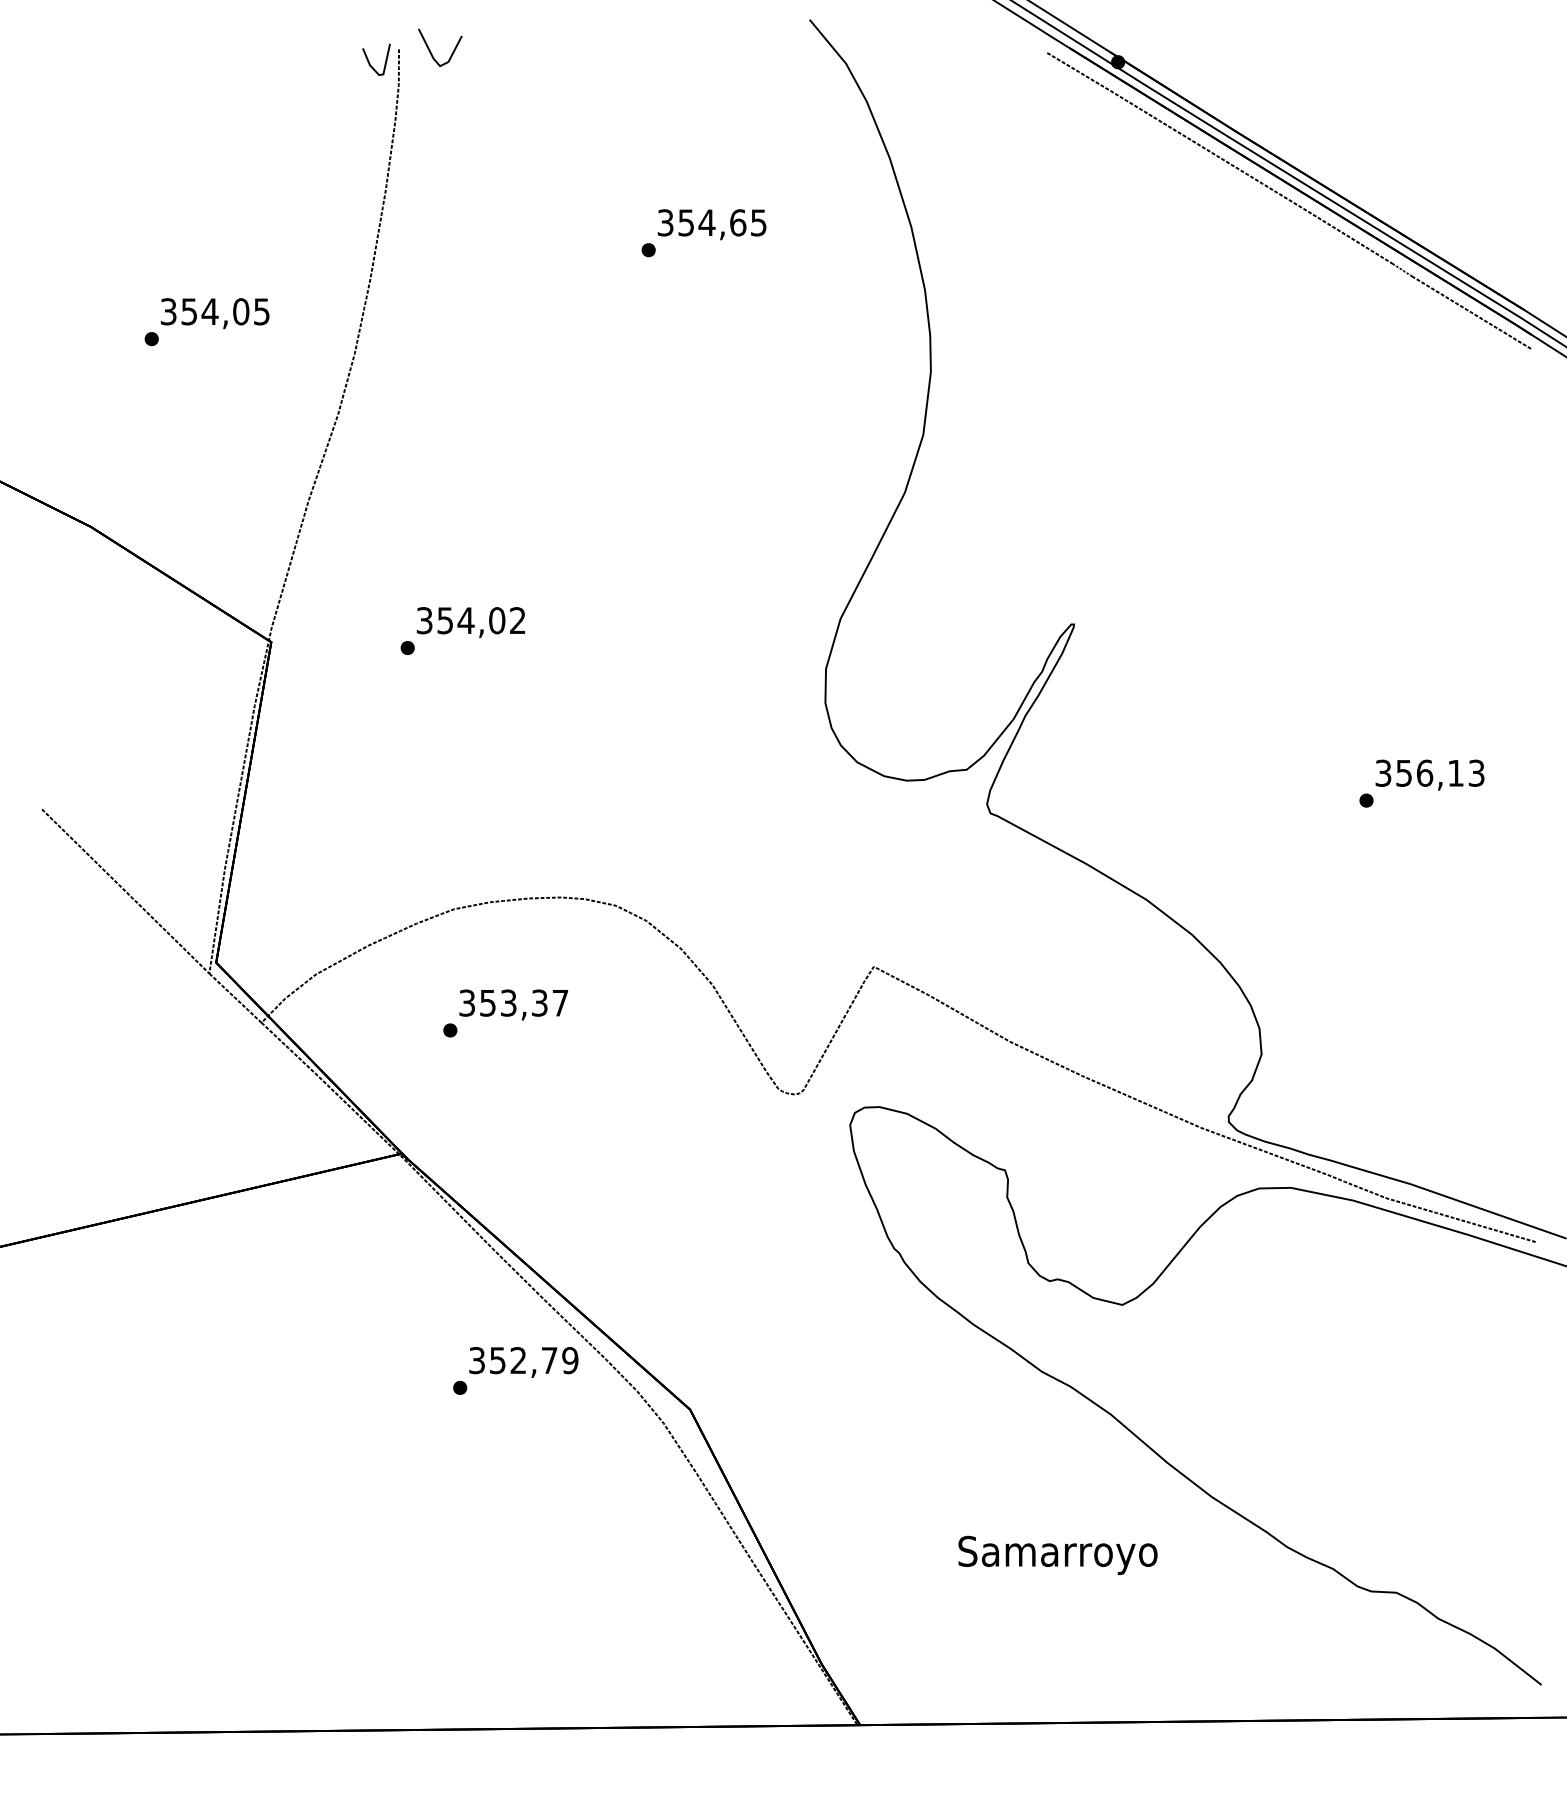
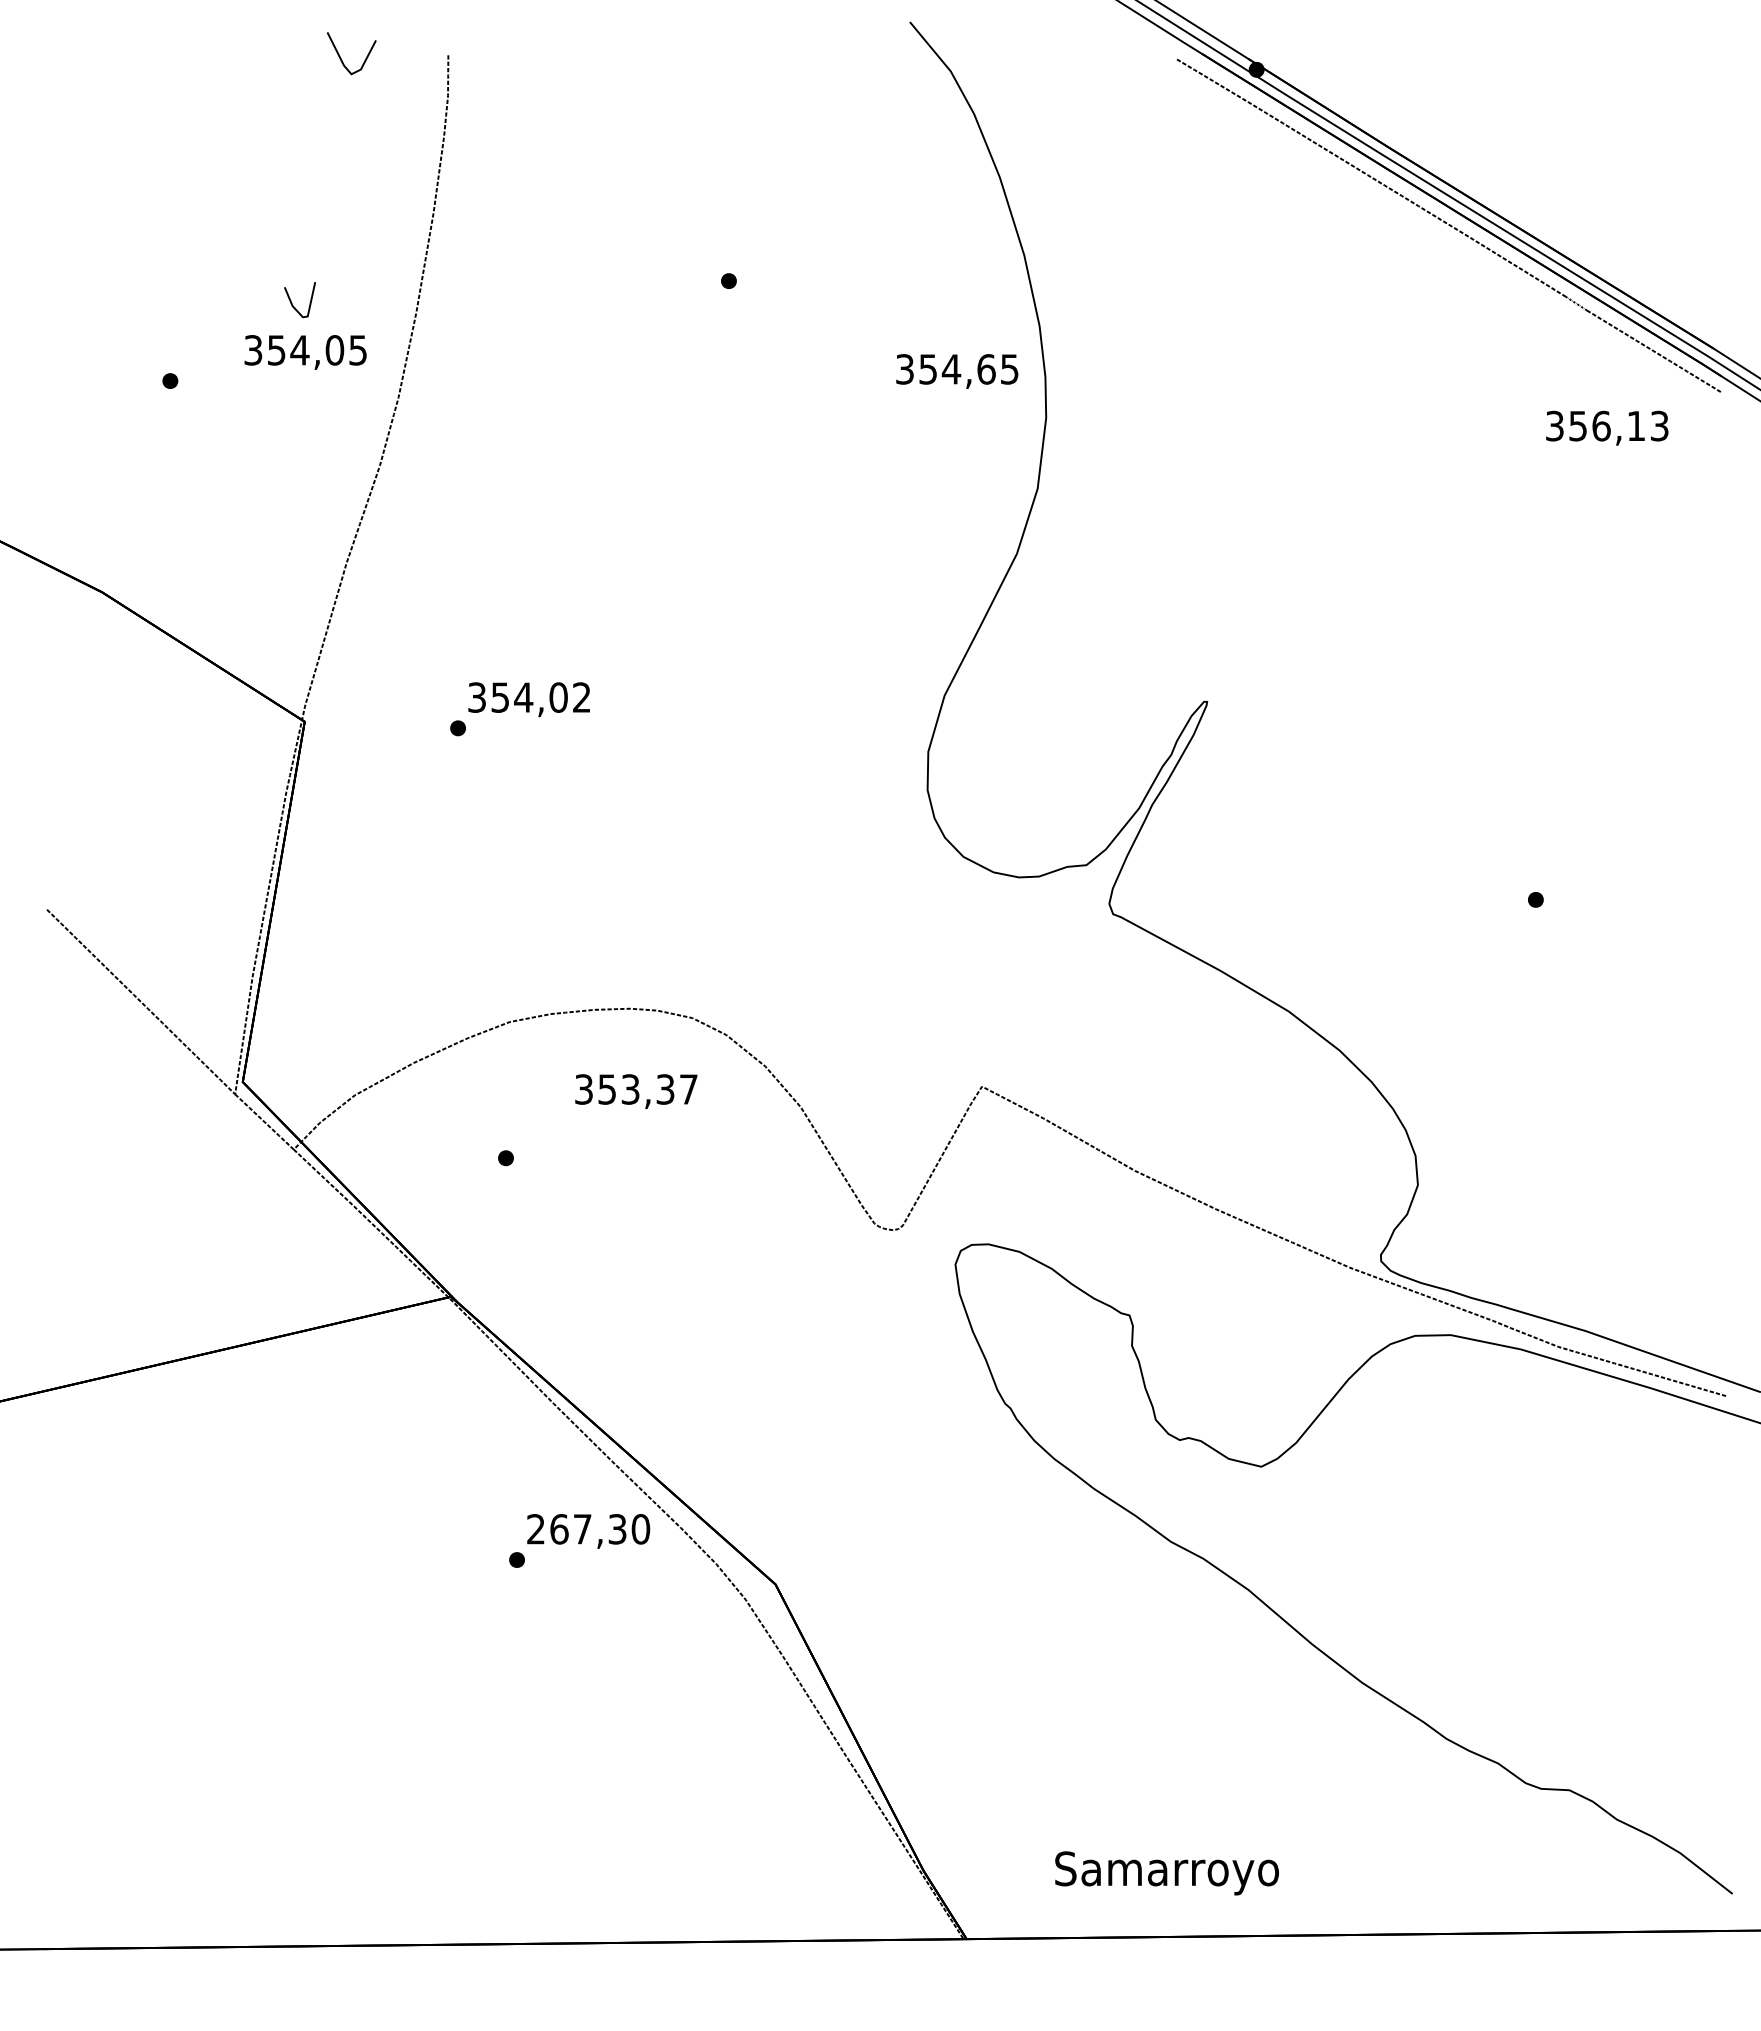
line: (431, 52) -> (341, 58), moved
line: (369, 61) -> (292, 302), moved
text: (712, 224) -> (957, 371), moved
text: (215, 313) -> (305, 352), moved
text: (1430, 774) -> (1607, 427), moved
text: (513, 1004) -> (636, 1091), moved
text: (523, 1360) -> (588, 1529), 352,79 -> 267,30
text: (1057, 1555) -> (1166, 1873), moved

